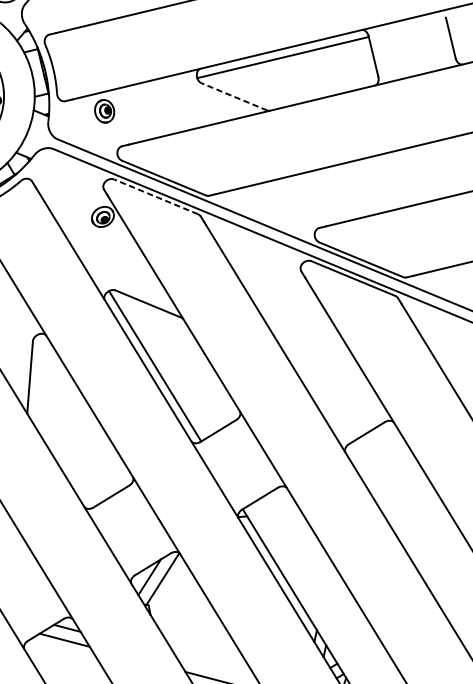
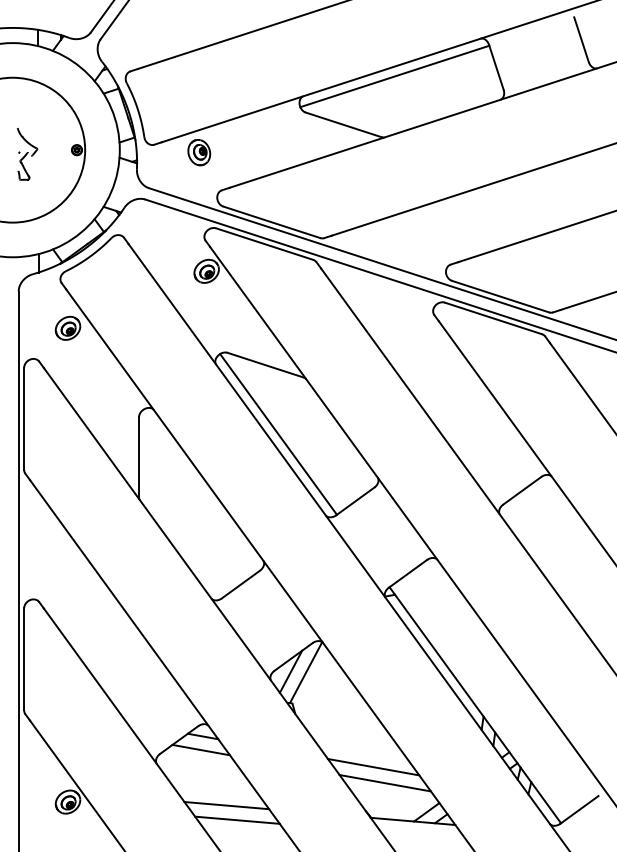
line: (234, 96) -> (343, 124), dashed -> solid
line: (156, 196) -> (264, 243), dashed -> solid
line: (216, 666) -> (373, 766), added

